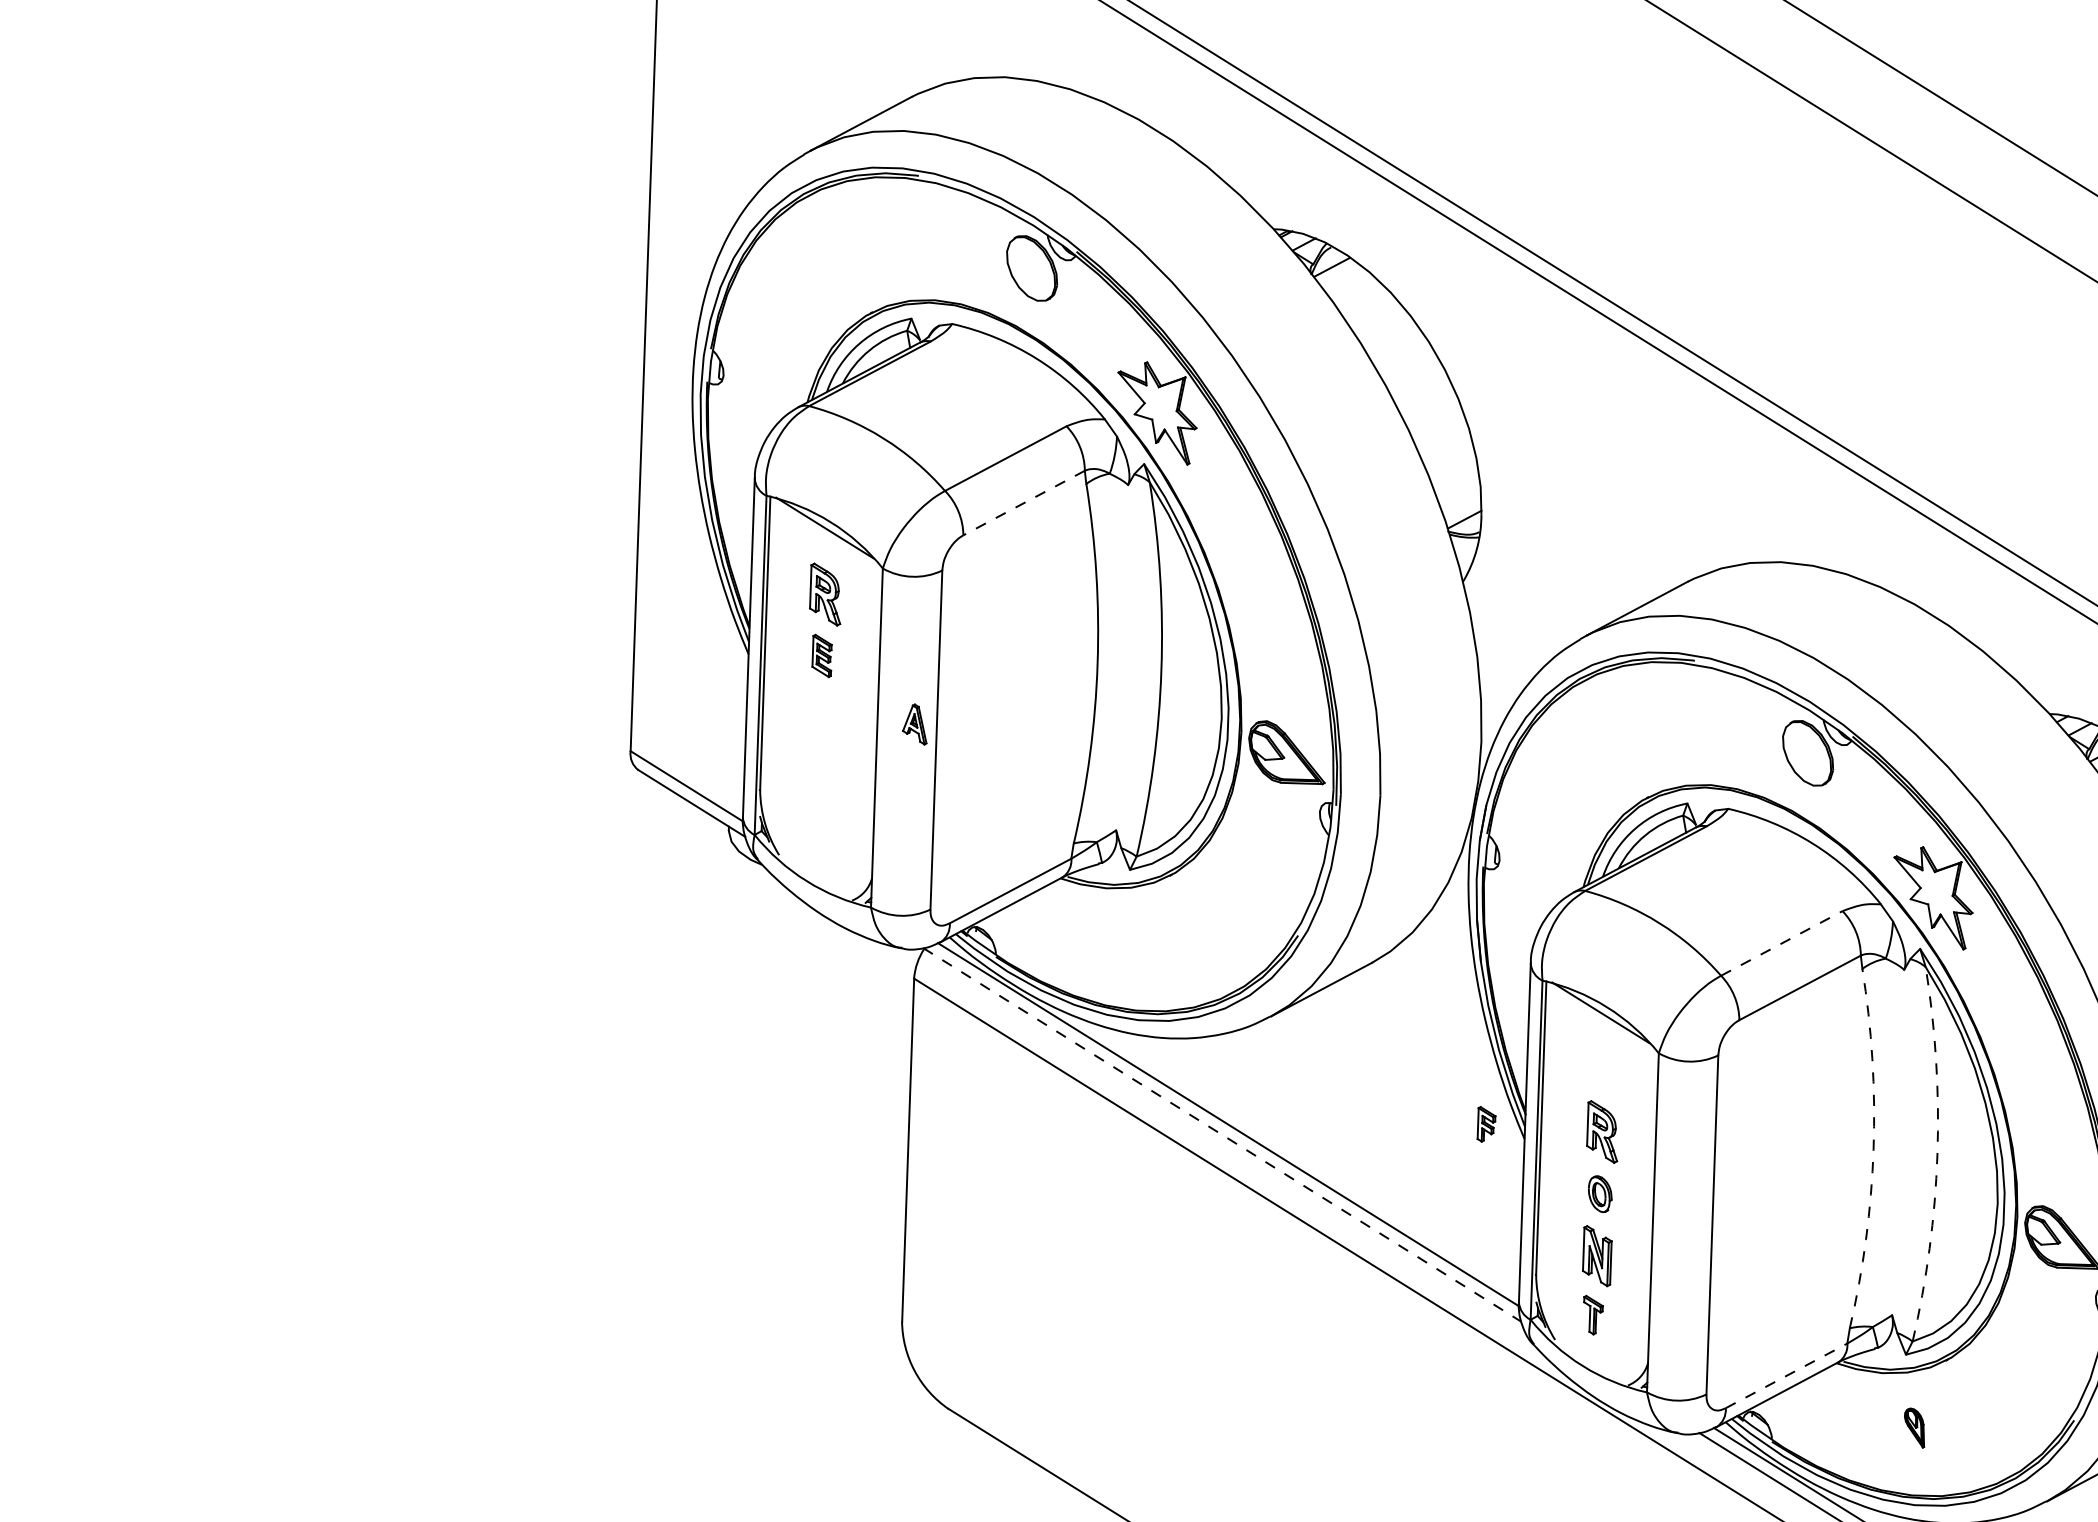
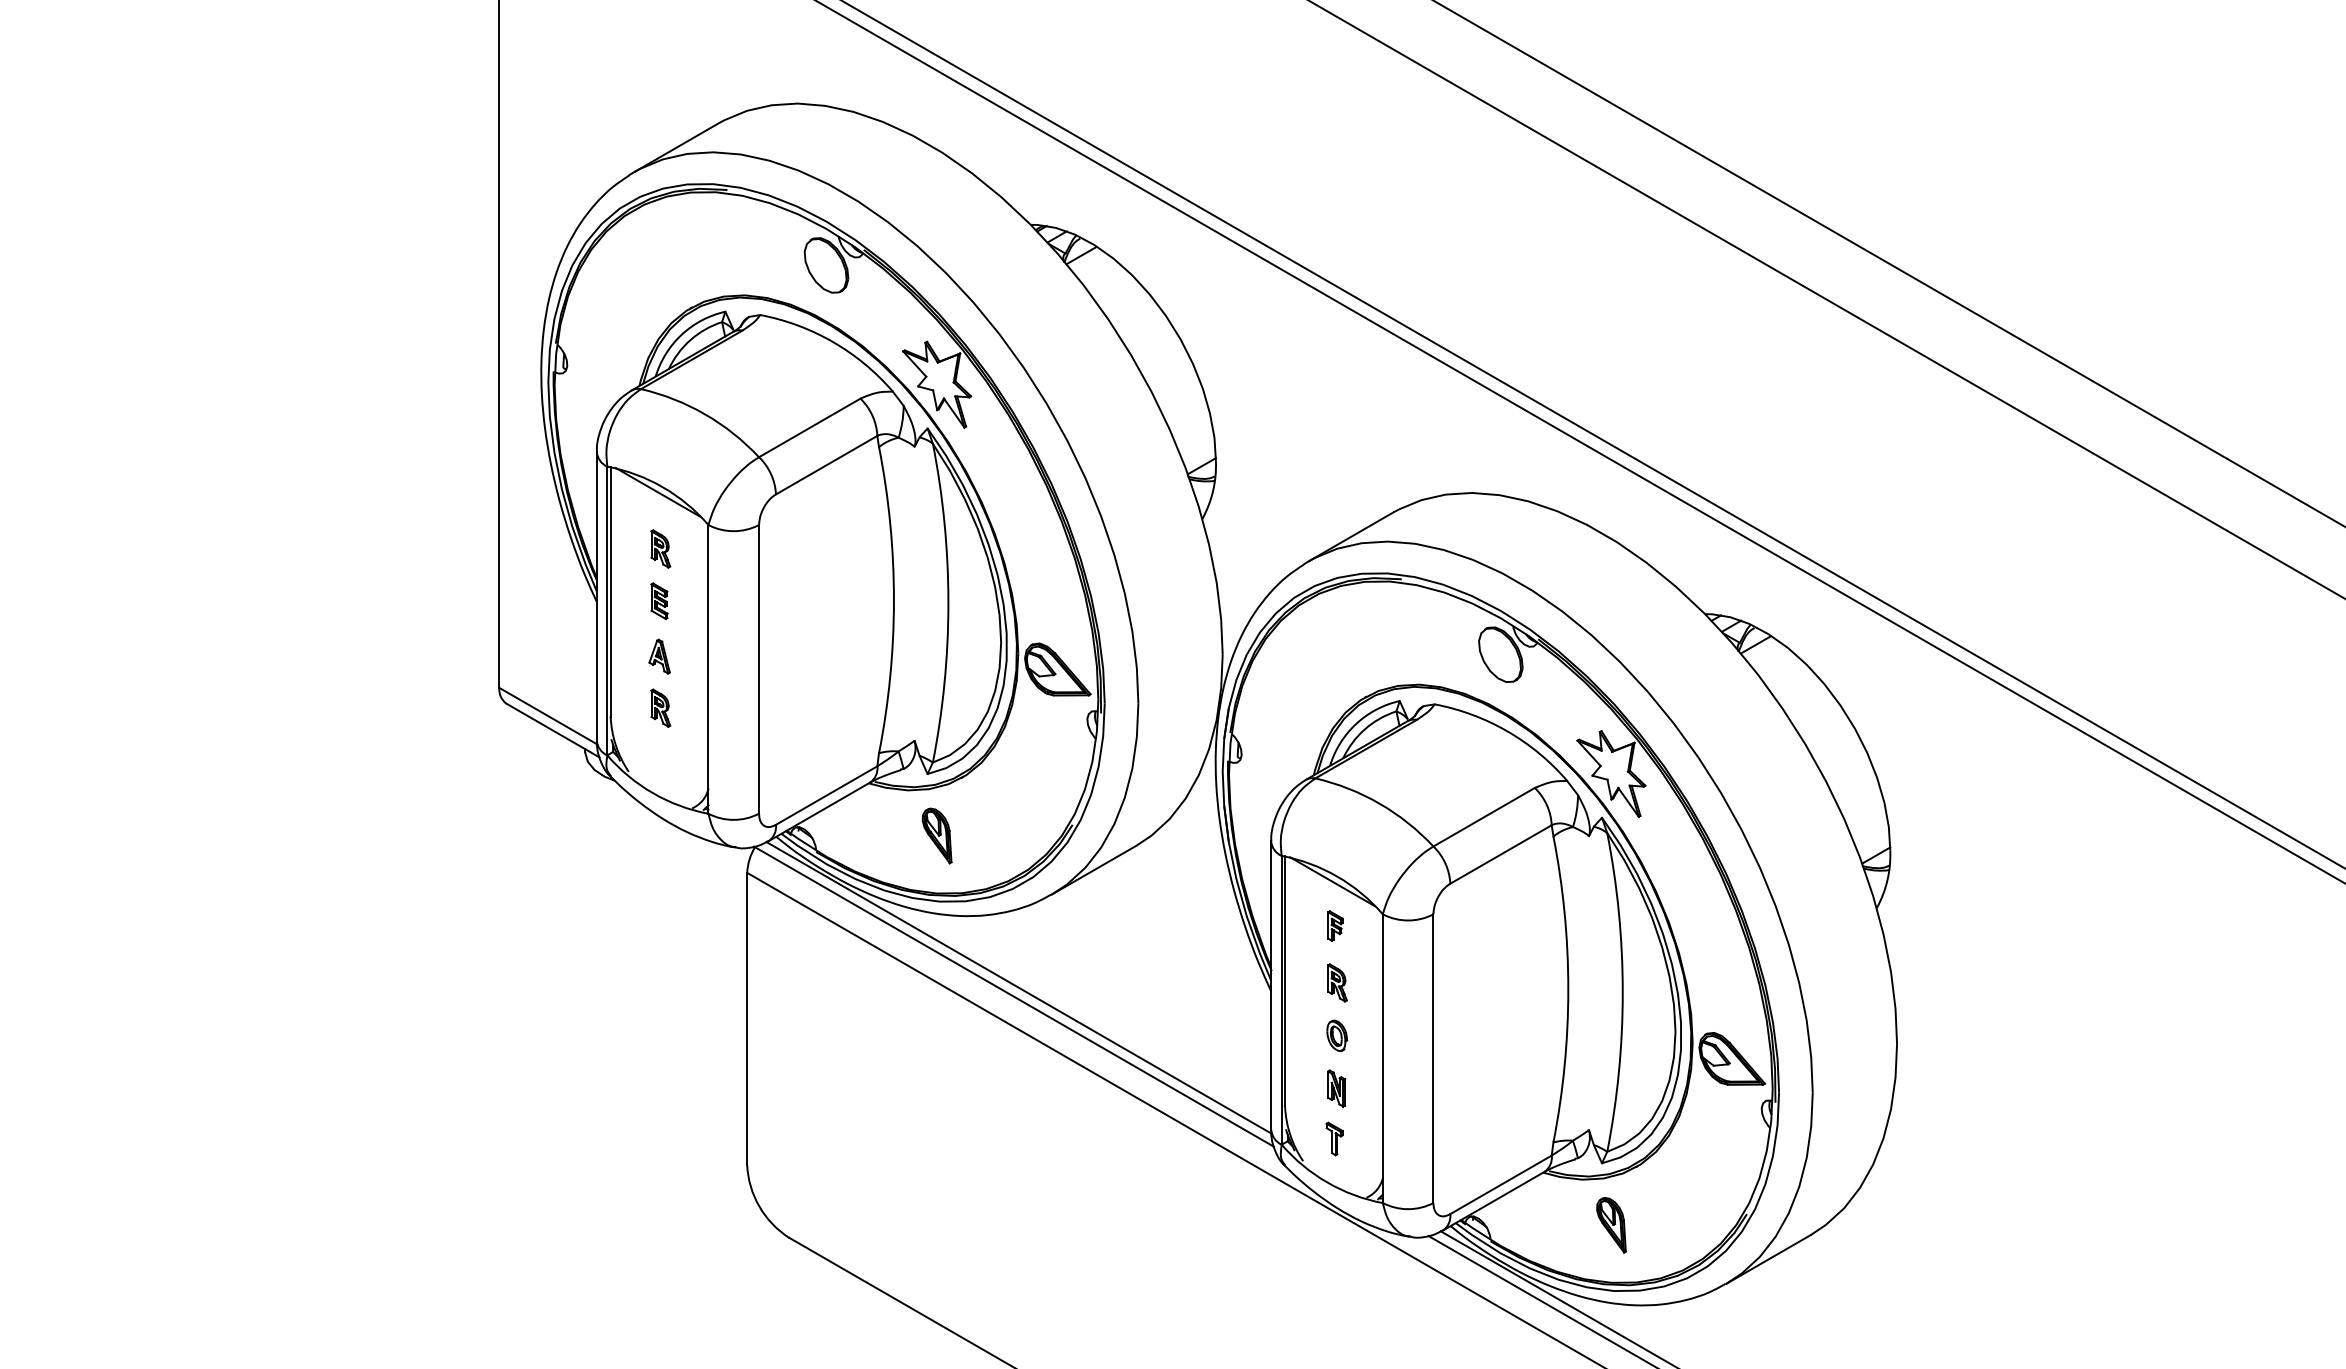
line: (1023, 503) -> (826, 465), dashed -> solid
part: (825, 594) -> (660, 548), size x0.71
part: (915, 724) -> (659, 656), moved
part: (819, 780) -> (660, 707), added
part: (1137, 942) -> (936, 835), added
line: (1782, 943) -> (1484, 817), dashed -> solid
part: (1486, 1123) -> (1335, 925), moved
part: (1602, 1131) -> (1337, 982), size x0.71
line: (1222, 1134) -> (1014, 996), dashed -> solid
arc: (1873, 1149) -> (1568, 989), dashed -> solid
arc: (1937, 1154) -> (1622, 992), dashed -> solid
part: (1597, 1255) -> (1336, 1088), size x0.71
line: (1785, 1375) -> (1500, 1184), dashed -> solid
part: (1914, 1428) -> (1611, 1225), size x1.67

